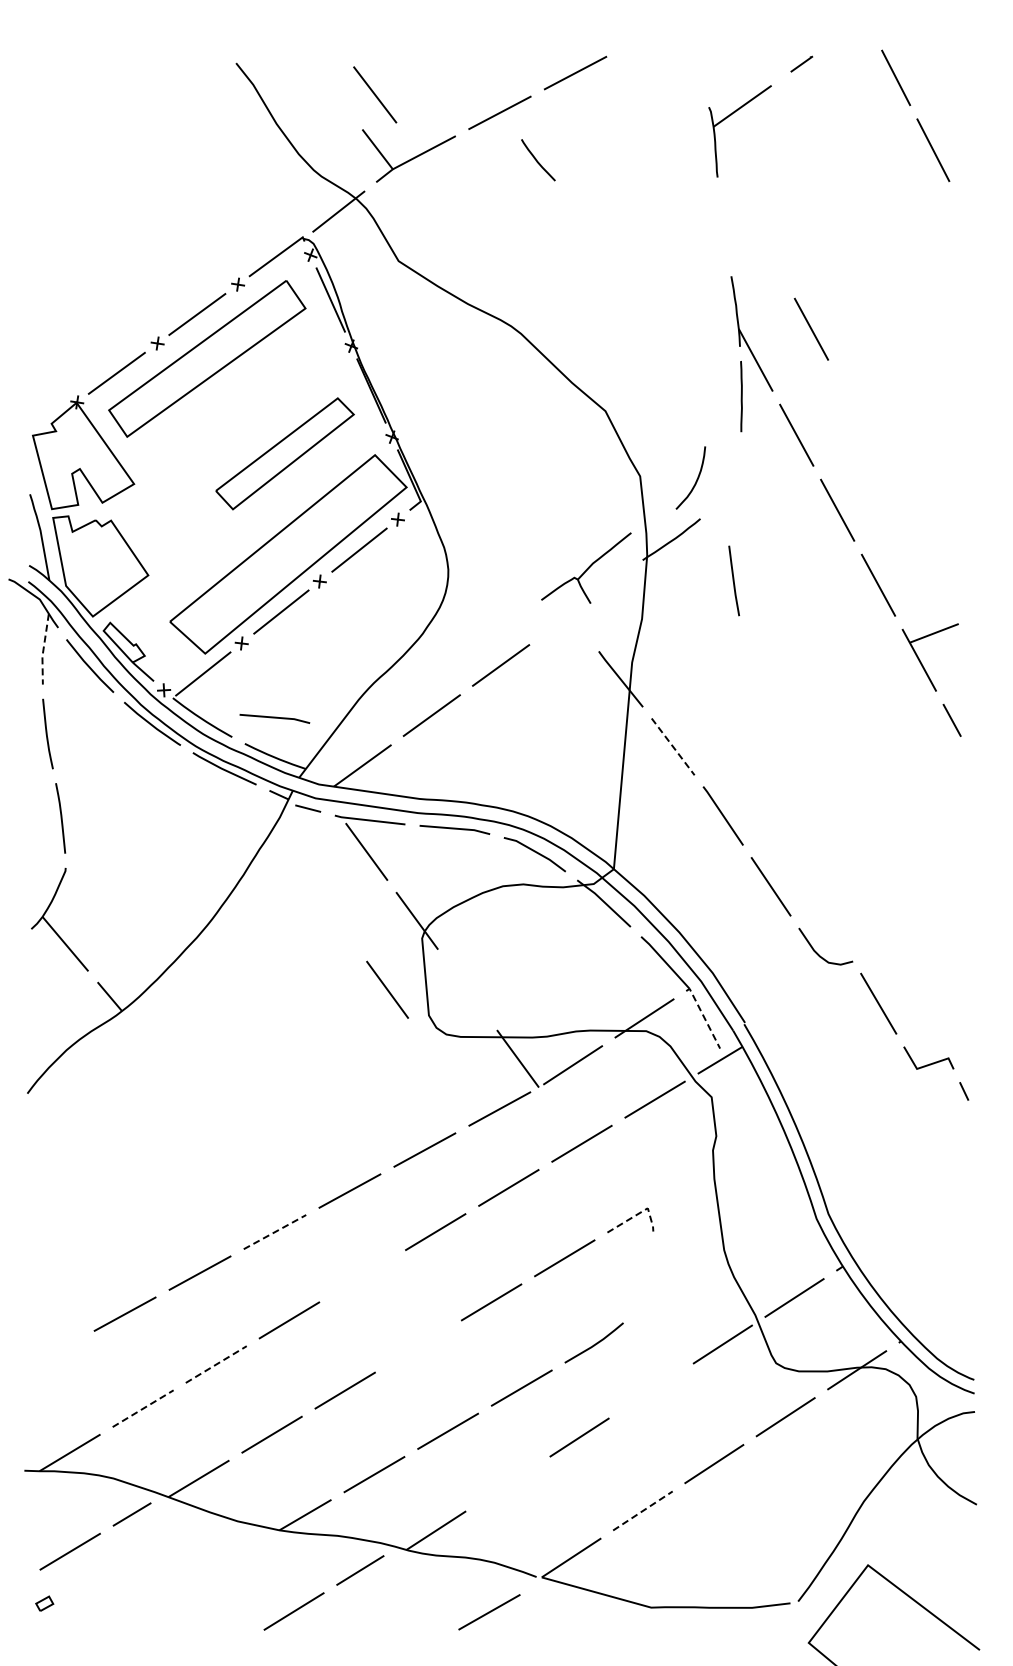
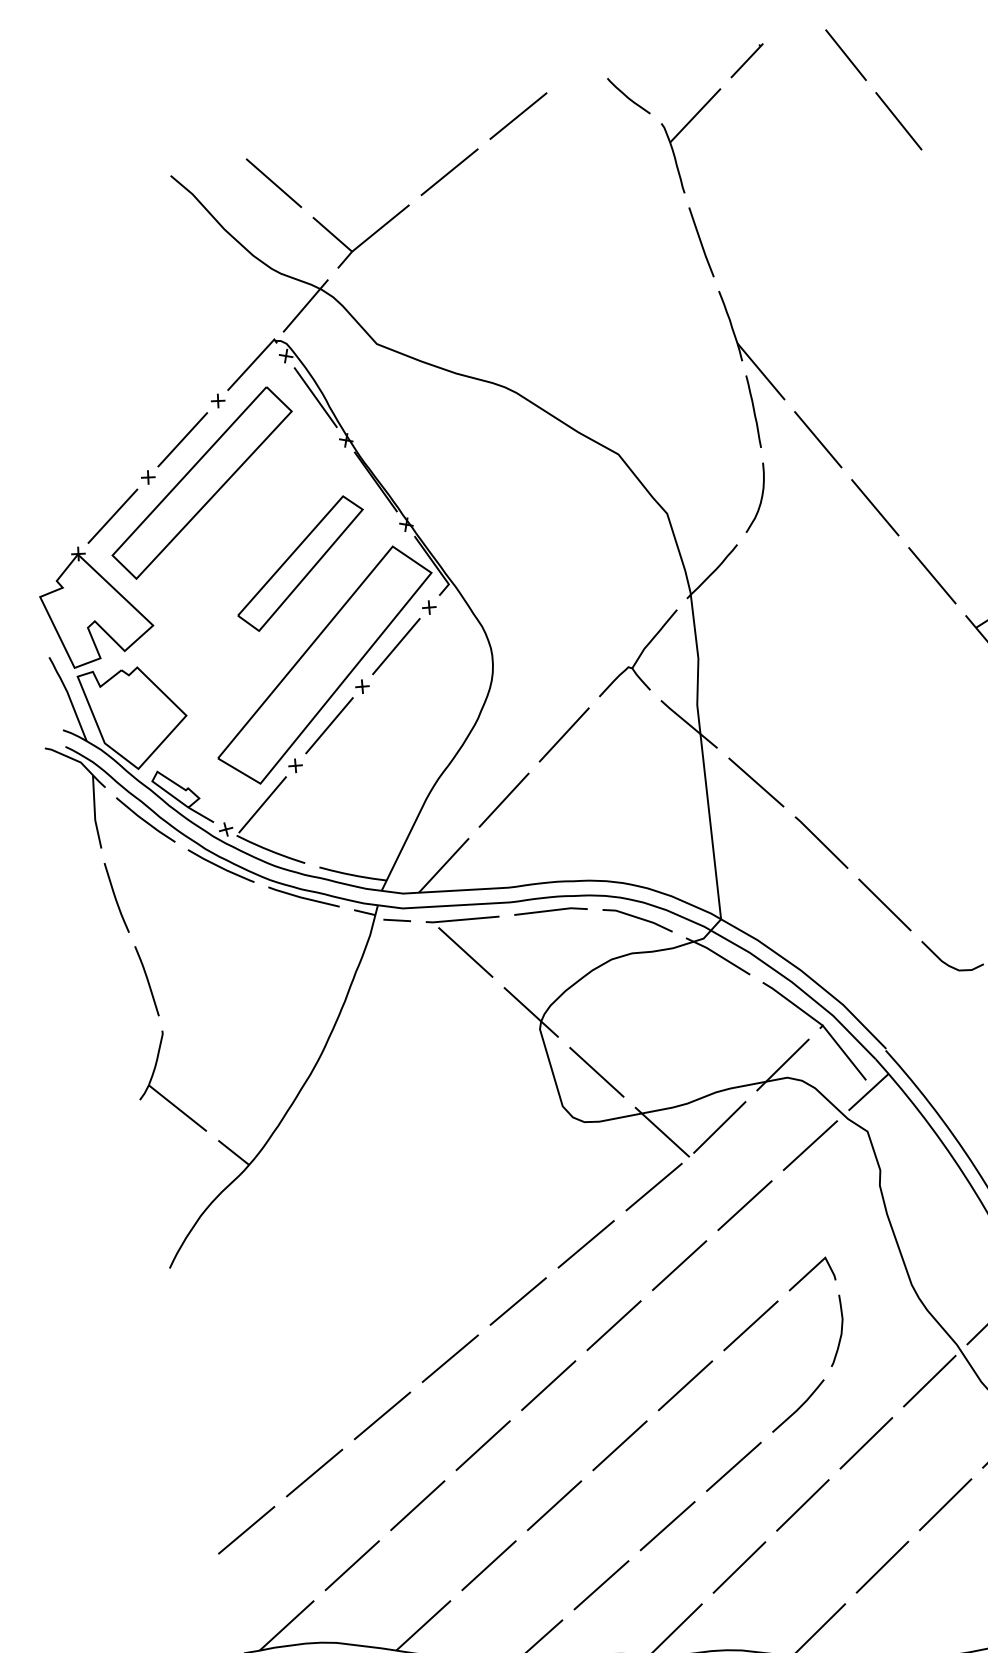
part: (801, 63) -> (746, 59), size x1.67
line: (375, 94) -> (274, 182), moved
curve: (537, 160) -> (627, 96), moved
line: (810, 328) -> (810, 328), removed
curve: (696, 479) -> (760, 498), moved
part: (586, 567) -> (638, 654), moved
line: (733, 580) -> (700, 242), moved
line: (43, 649) -> (94, 812), dashed -> solid
line: (274, 718) -> (344, 835), removed
line: (673, 746) -> (756, 782), dashed -> solid
line: (387, 989) -> (596, 1071), moved
line: (703, 1016) -> (842, 1050), dashed -> solid
line: (639, 1213) -> (817, 1264), dashed -> solid
line: (274, 1232) -> (449, 1359), dashed -> solid
line: (362, 1276) -> (548, 1385), added
curve: (648, 1279) -> (840, 1330), added
line: (418, 1346) -> (620, 1445), added
line: (49, 1354) -> (245, 1529), added
line: (216, 1364) -> (417, 1505), dashed -> solid
line: (651, 1390) -> (866, 1442), added
line: (143, 1408) -> (352, 1565), dashed -> solid
line: (507, 1483) -> (738, 1567), added
line: (642, 1510) -> (881, 1566), dashed -> solid

